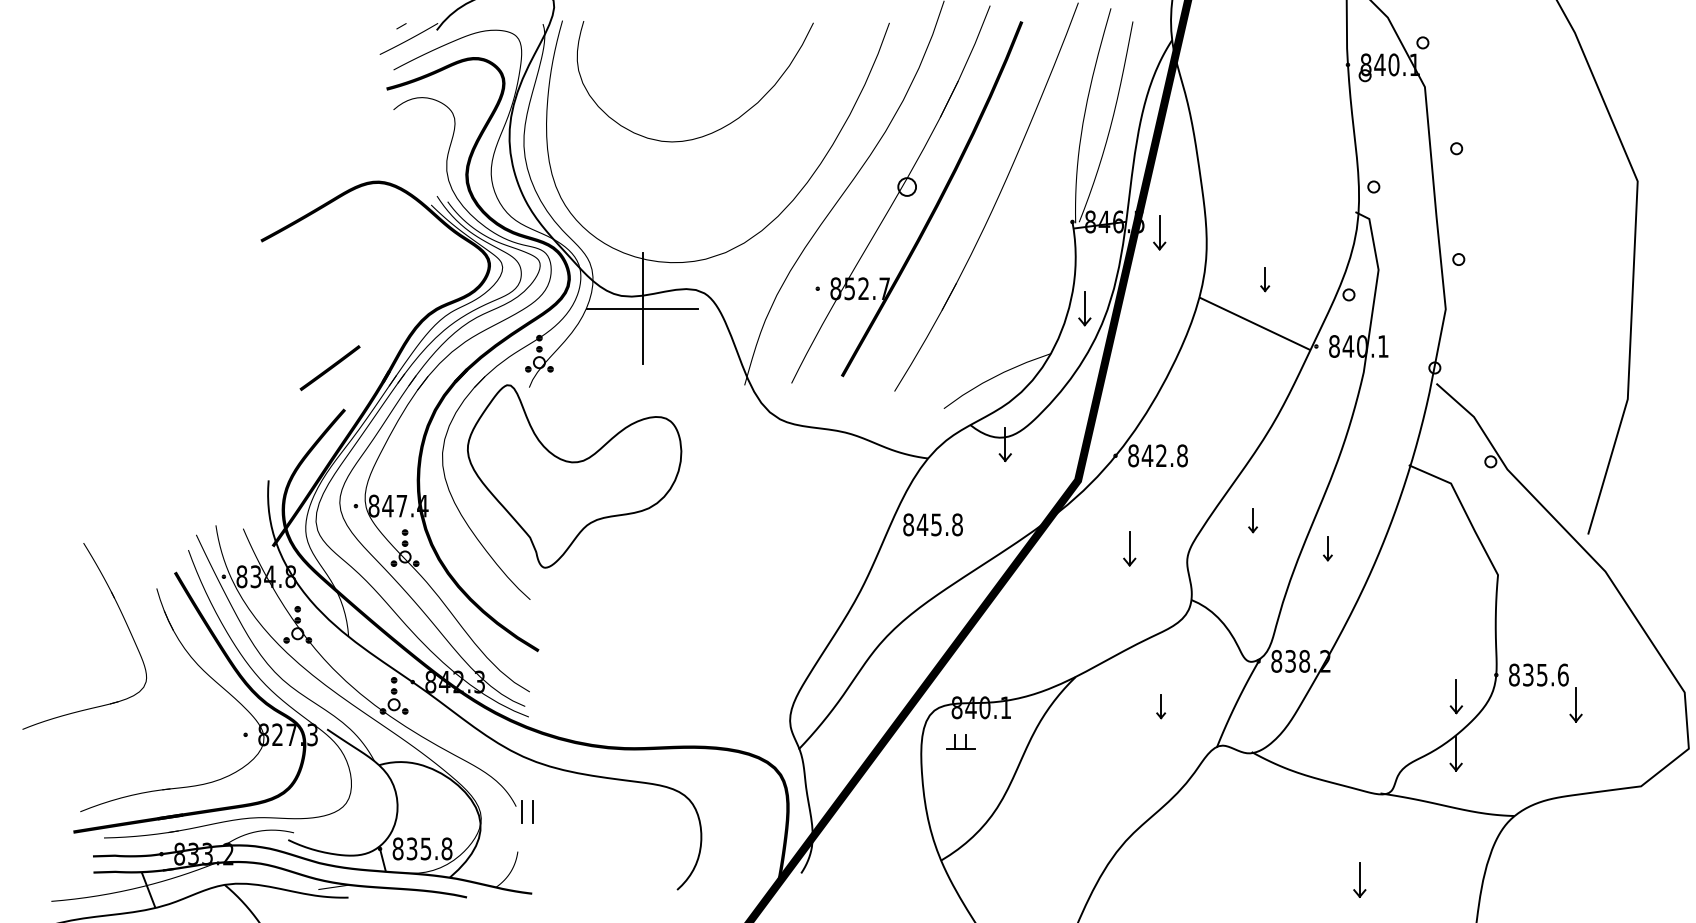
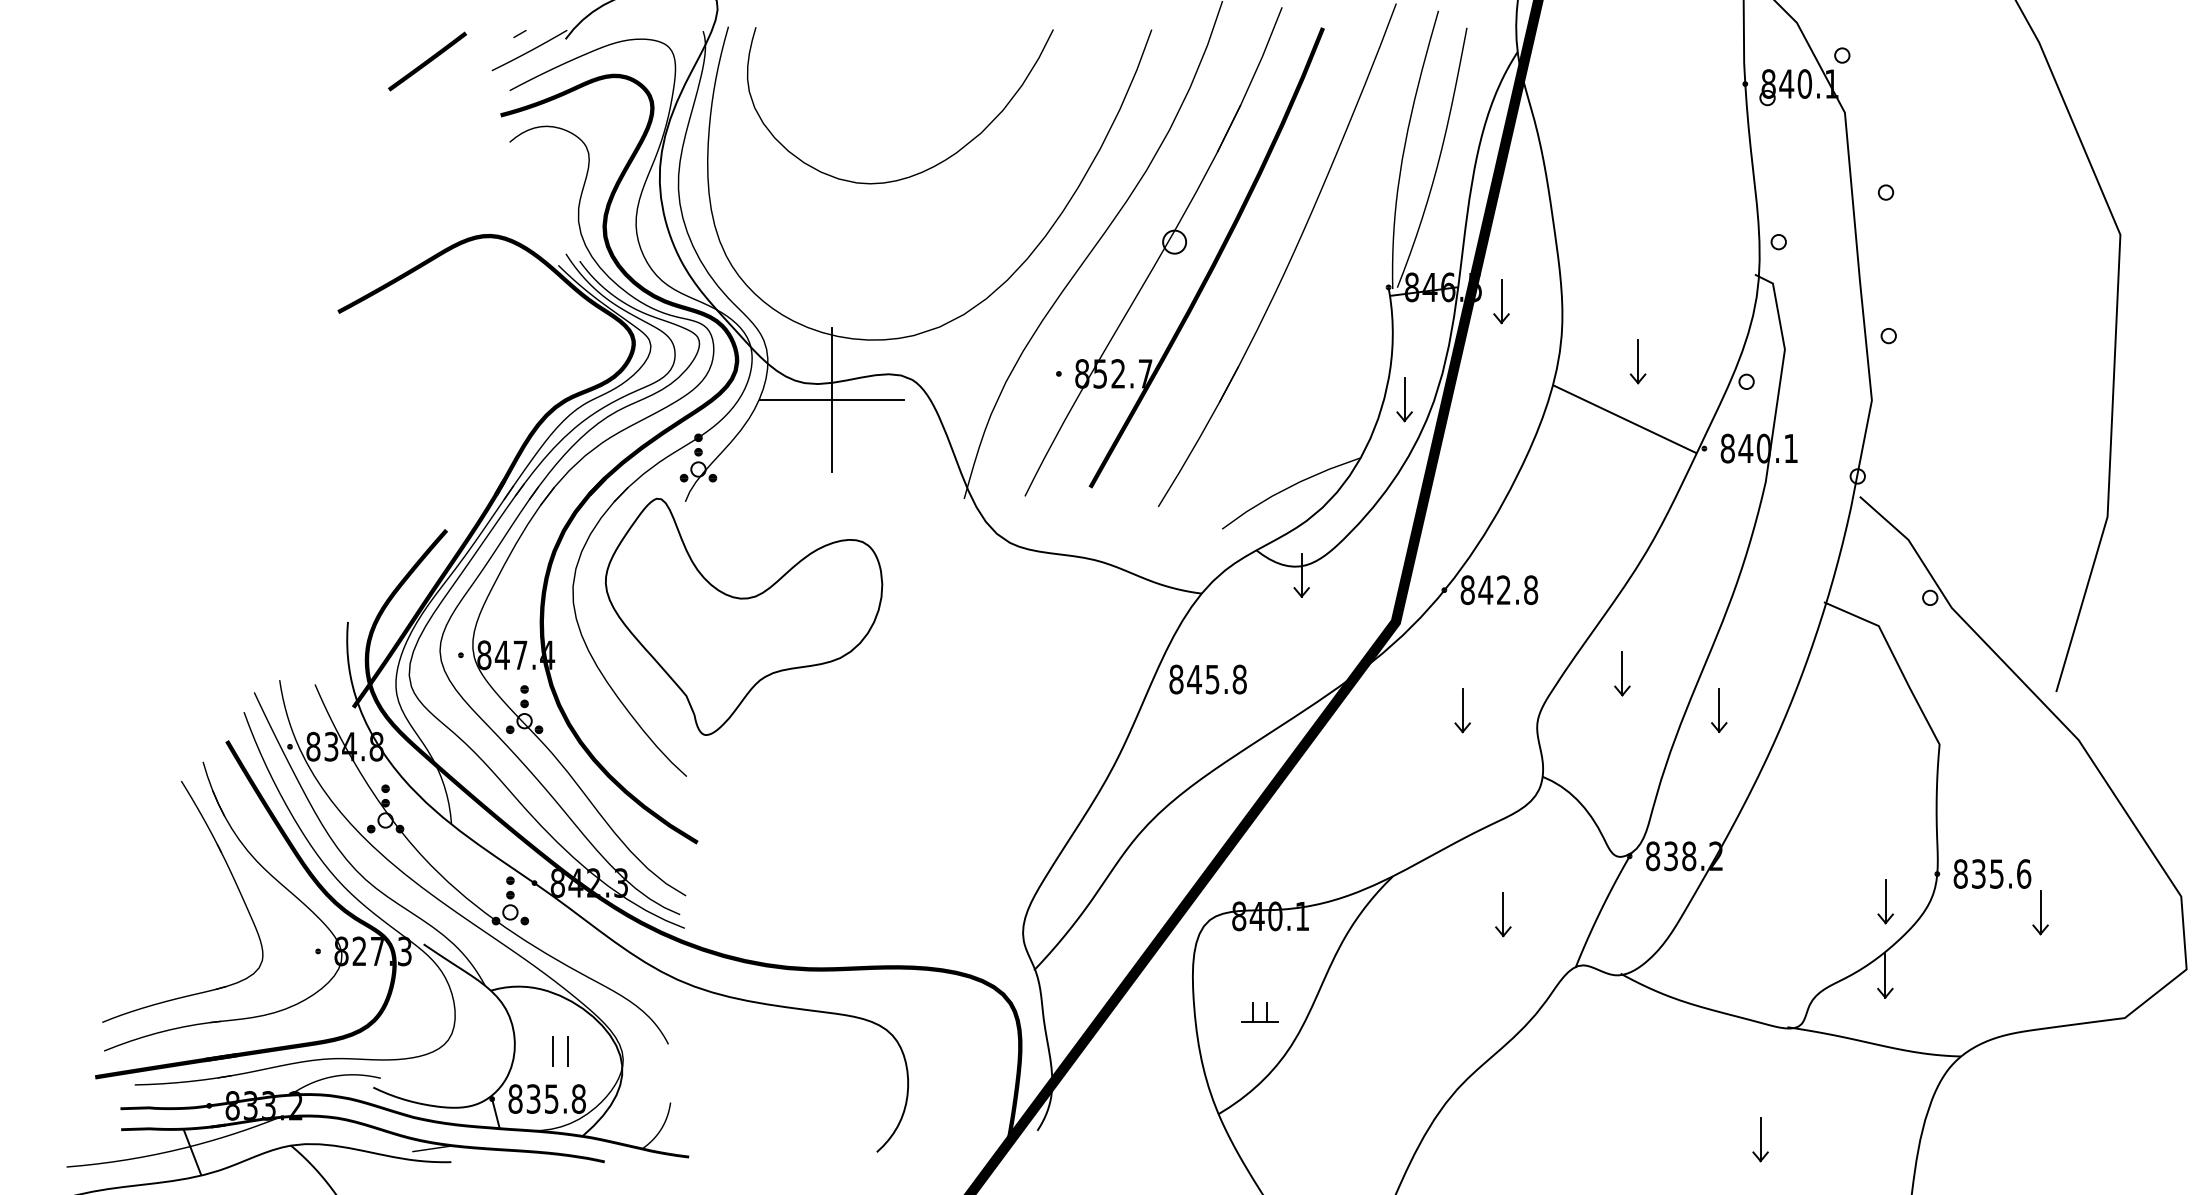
part: (1264, 279) -> (1637, 361), size x1.43
curve: (330, 368) -> (427, 61), moved
part: (1253, 520) -> (1622, 673), size x1.43
part: (1328, 548) -> (1719, 710), size x1.43
part: (124, 621) -> (234, 882), moved
part: (1161, 706) -> (1503, 914), size x1.43
part: (960, 741) -> (1259, 1012), moved
part: (521, 812) -> (553, 1051), moved

